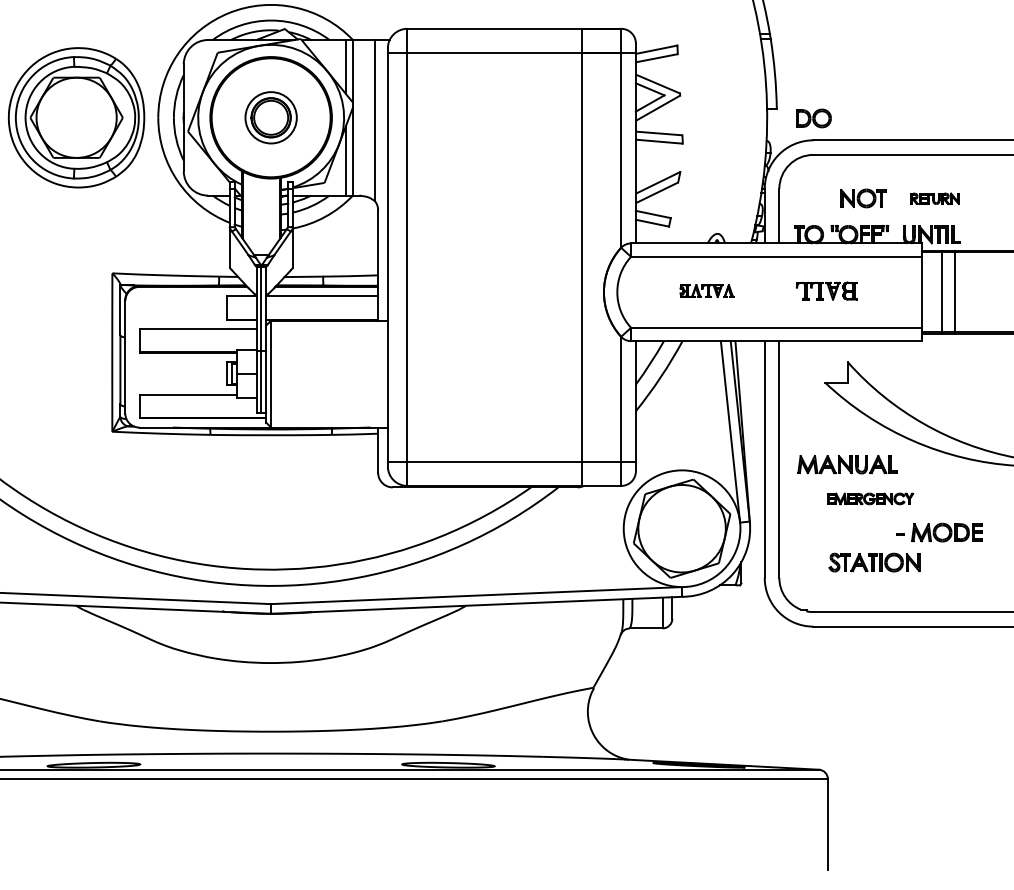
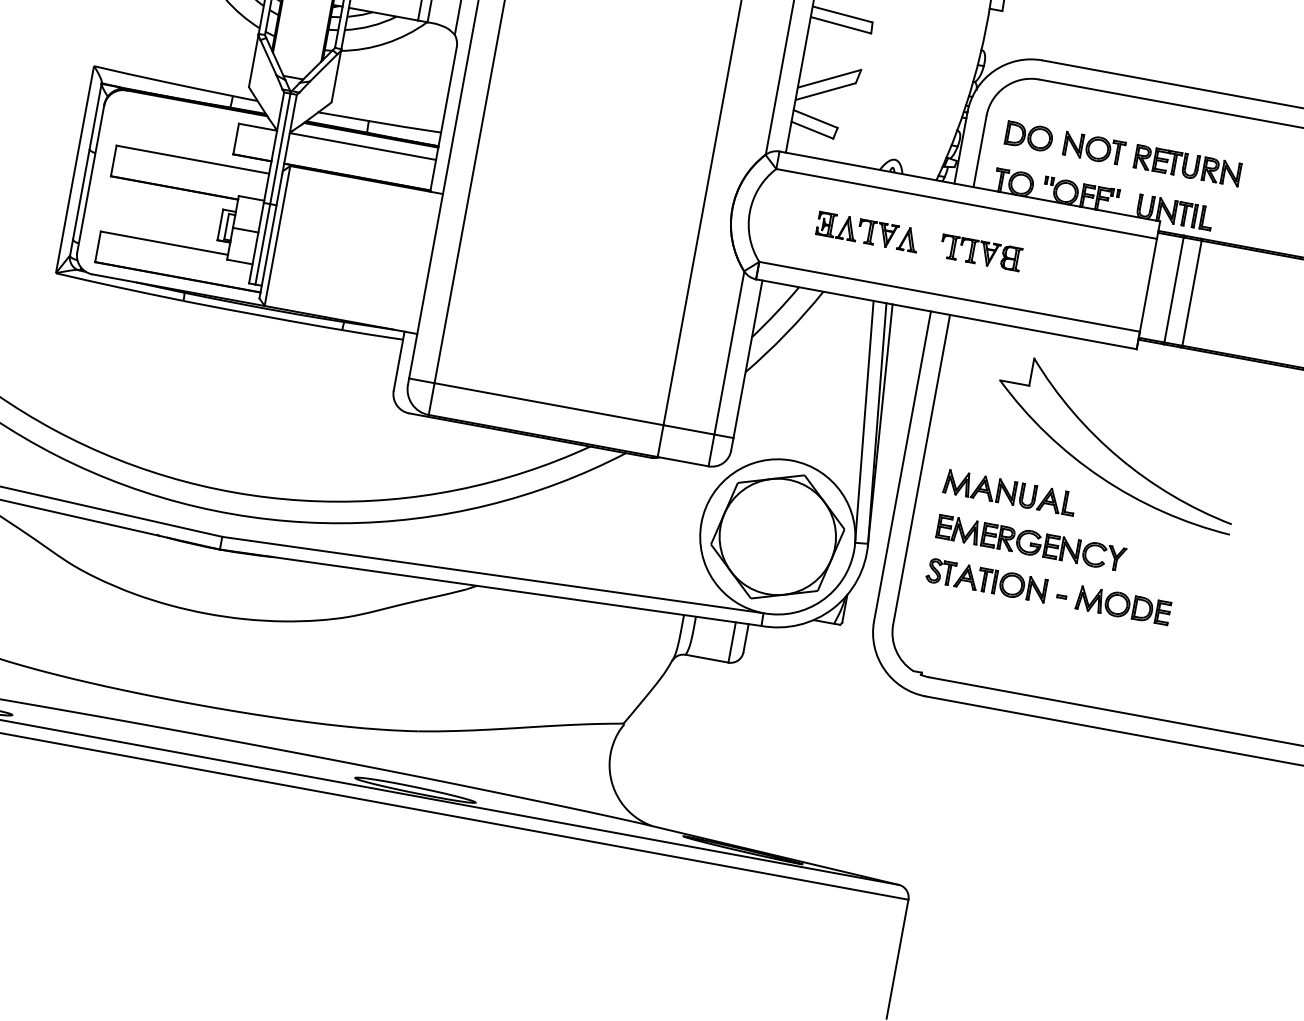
part: (813, 118) -> (1028, 136), moved
part: (934, 198) -> (1187, 165), size x1.67
part: (706, 290) -> (866, 231), size x1.43
part: (826, 290) -> (980, 252), moved
part: (870, 498) -> (1031, 542), size x1.67
part: (874, 562) -> (986, 580), moved

